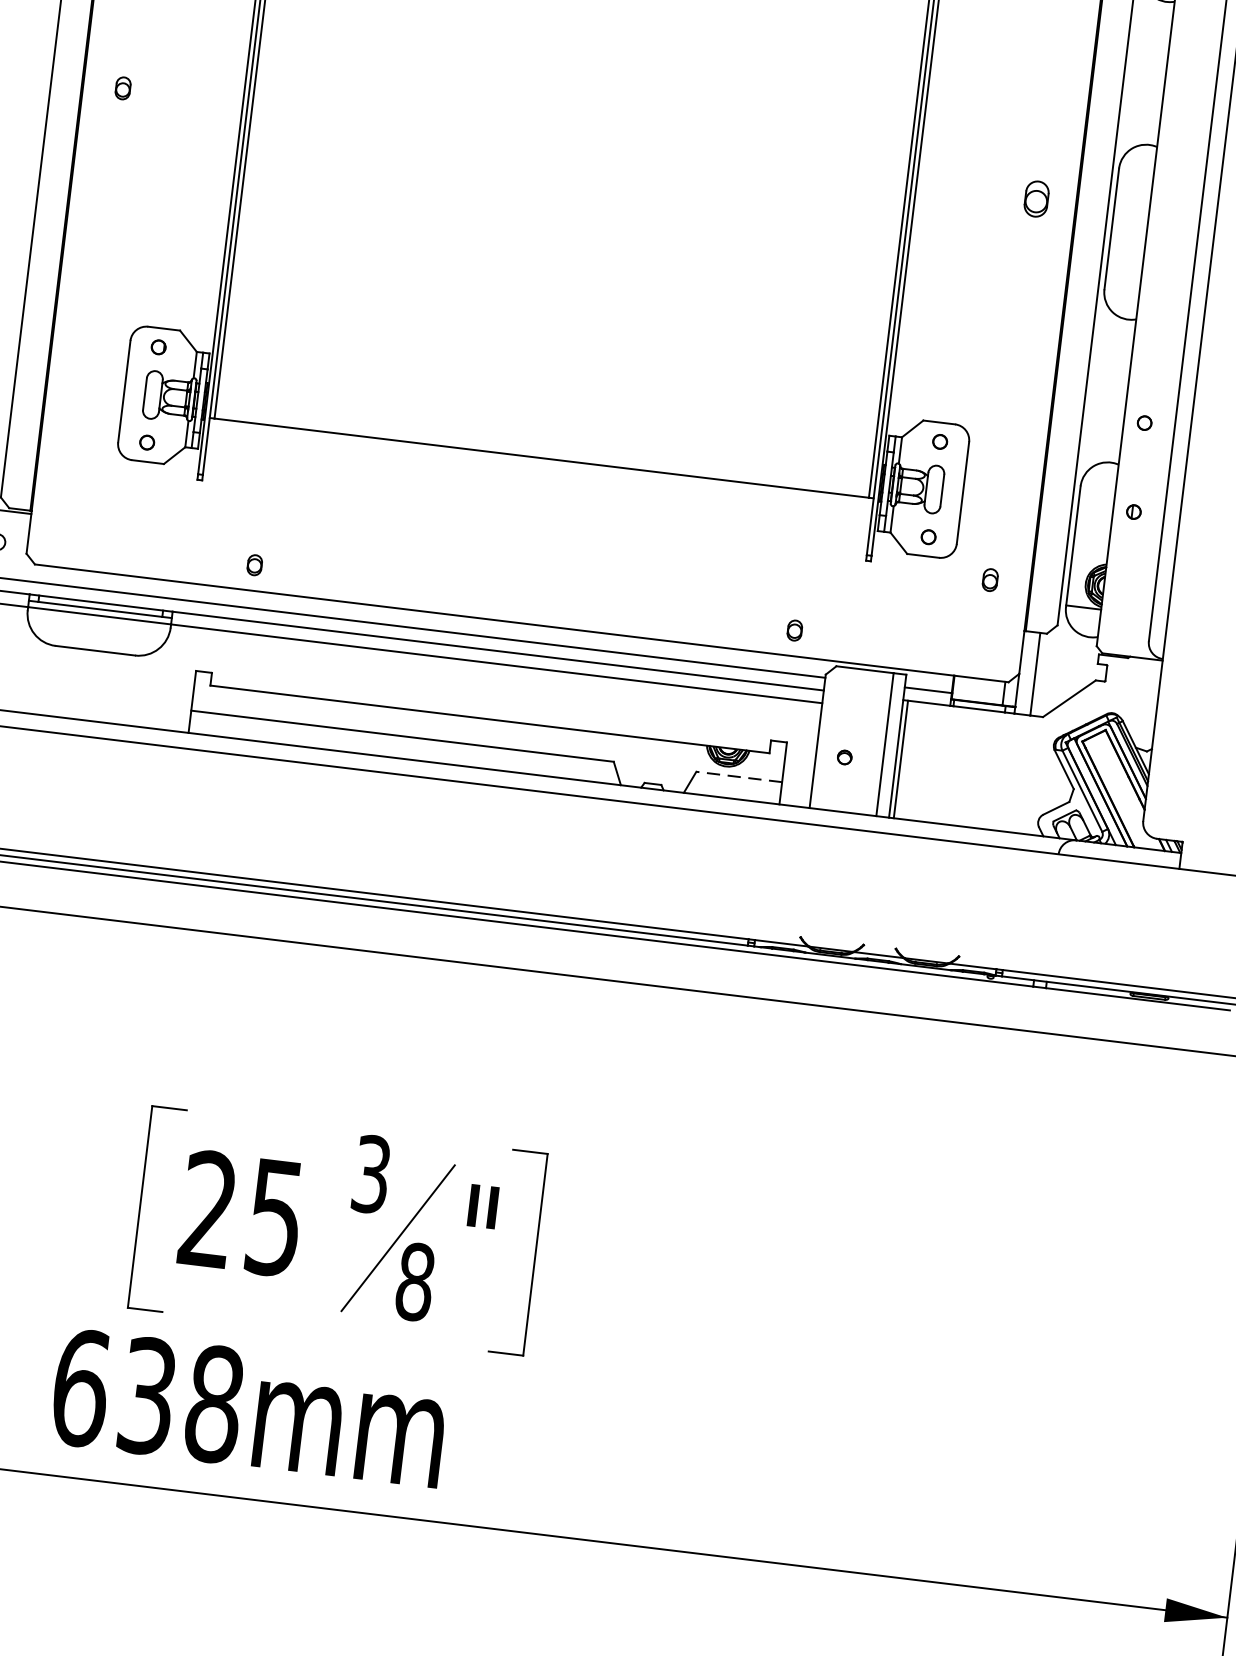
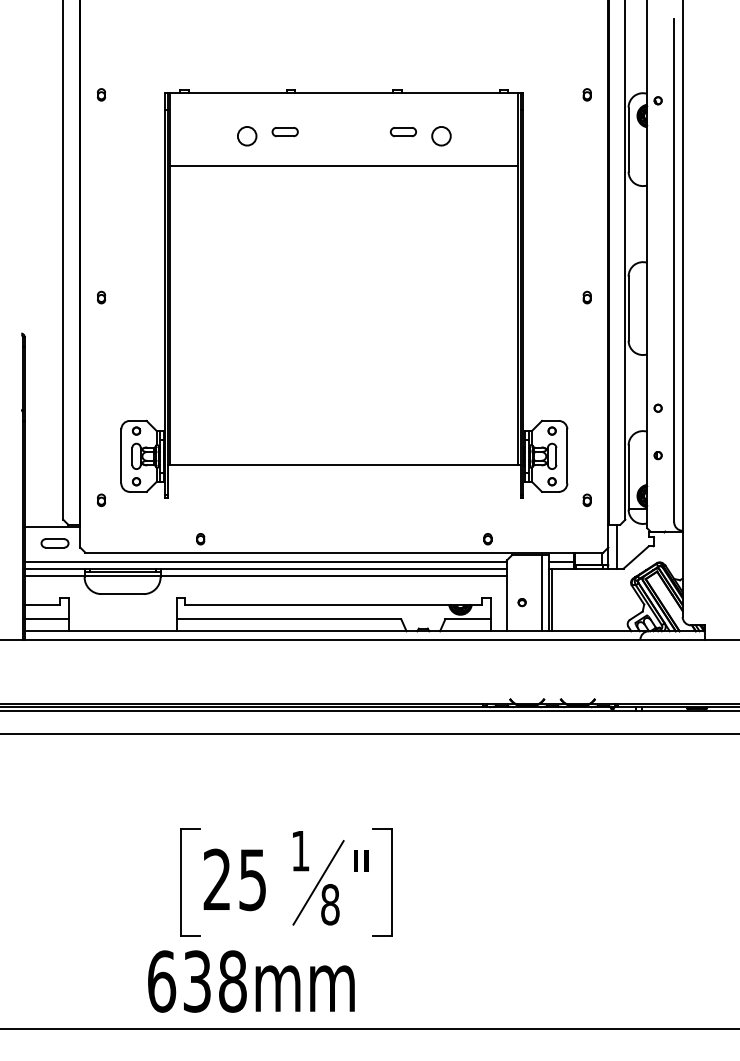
part: (1035, 198) -> (586, 297), size x0.62
part: (77, 469) -> (101, 500), added
line: (739, 777) -> (468, 619), dashed -> solid
text: (371, 1173) -> (300, 850), 3 -> 1

